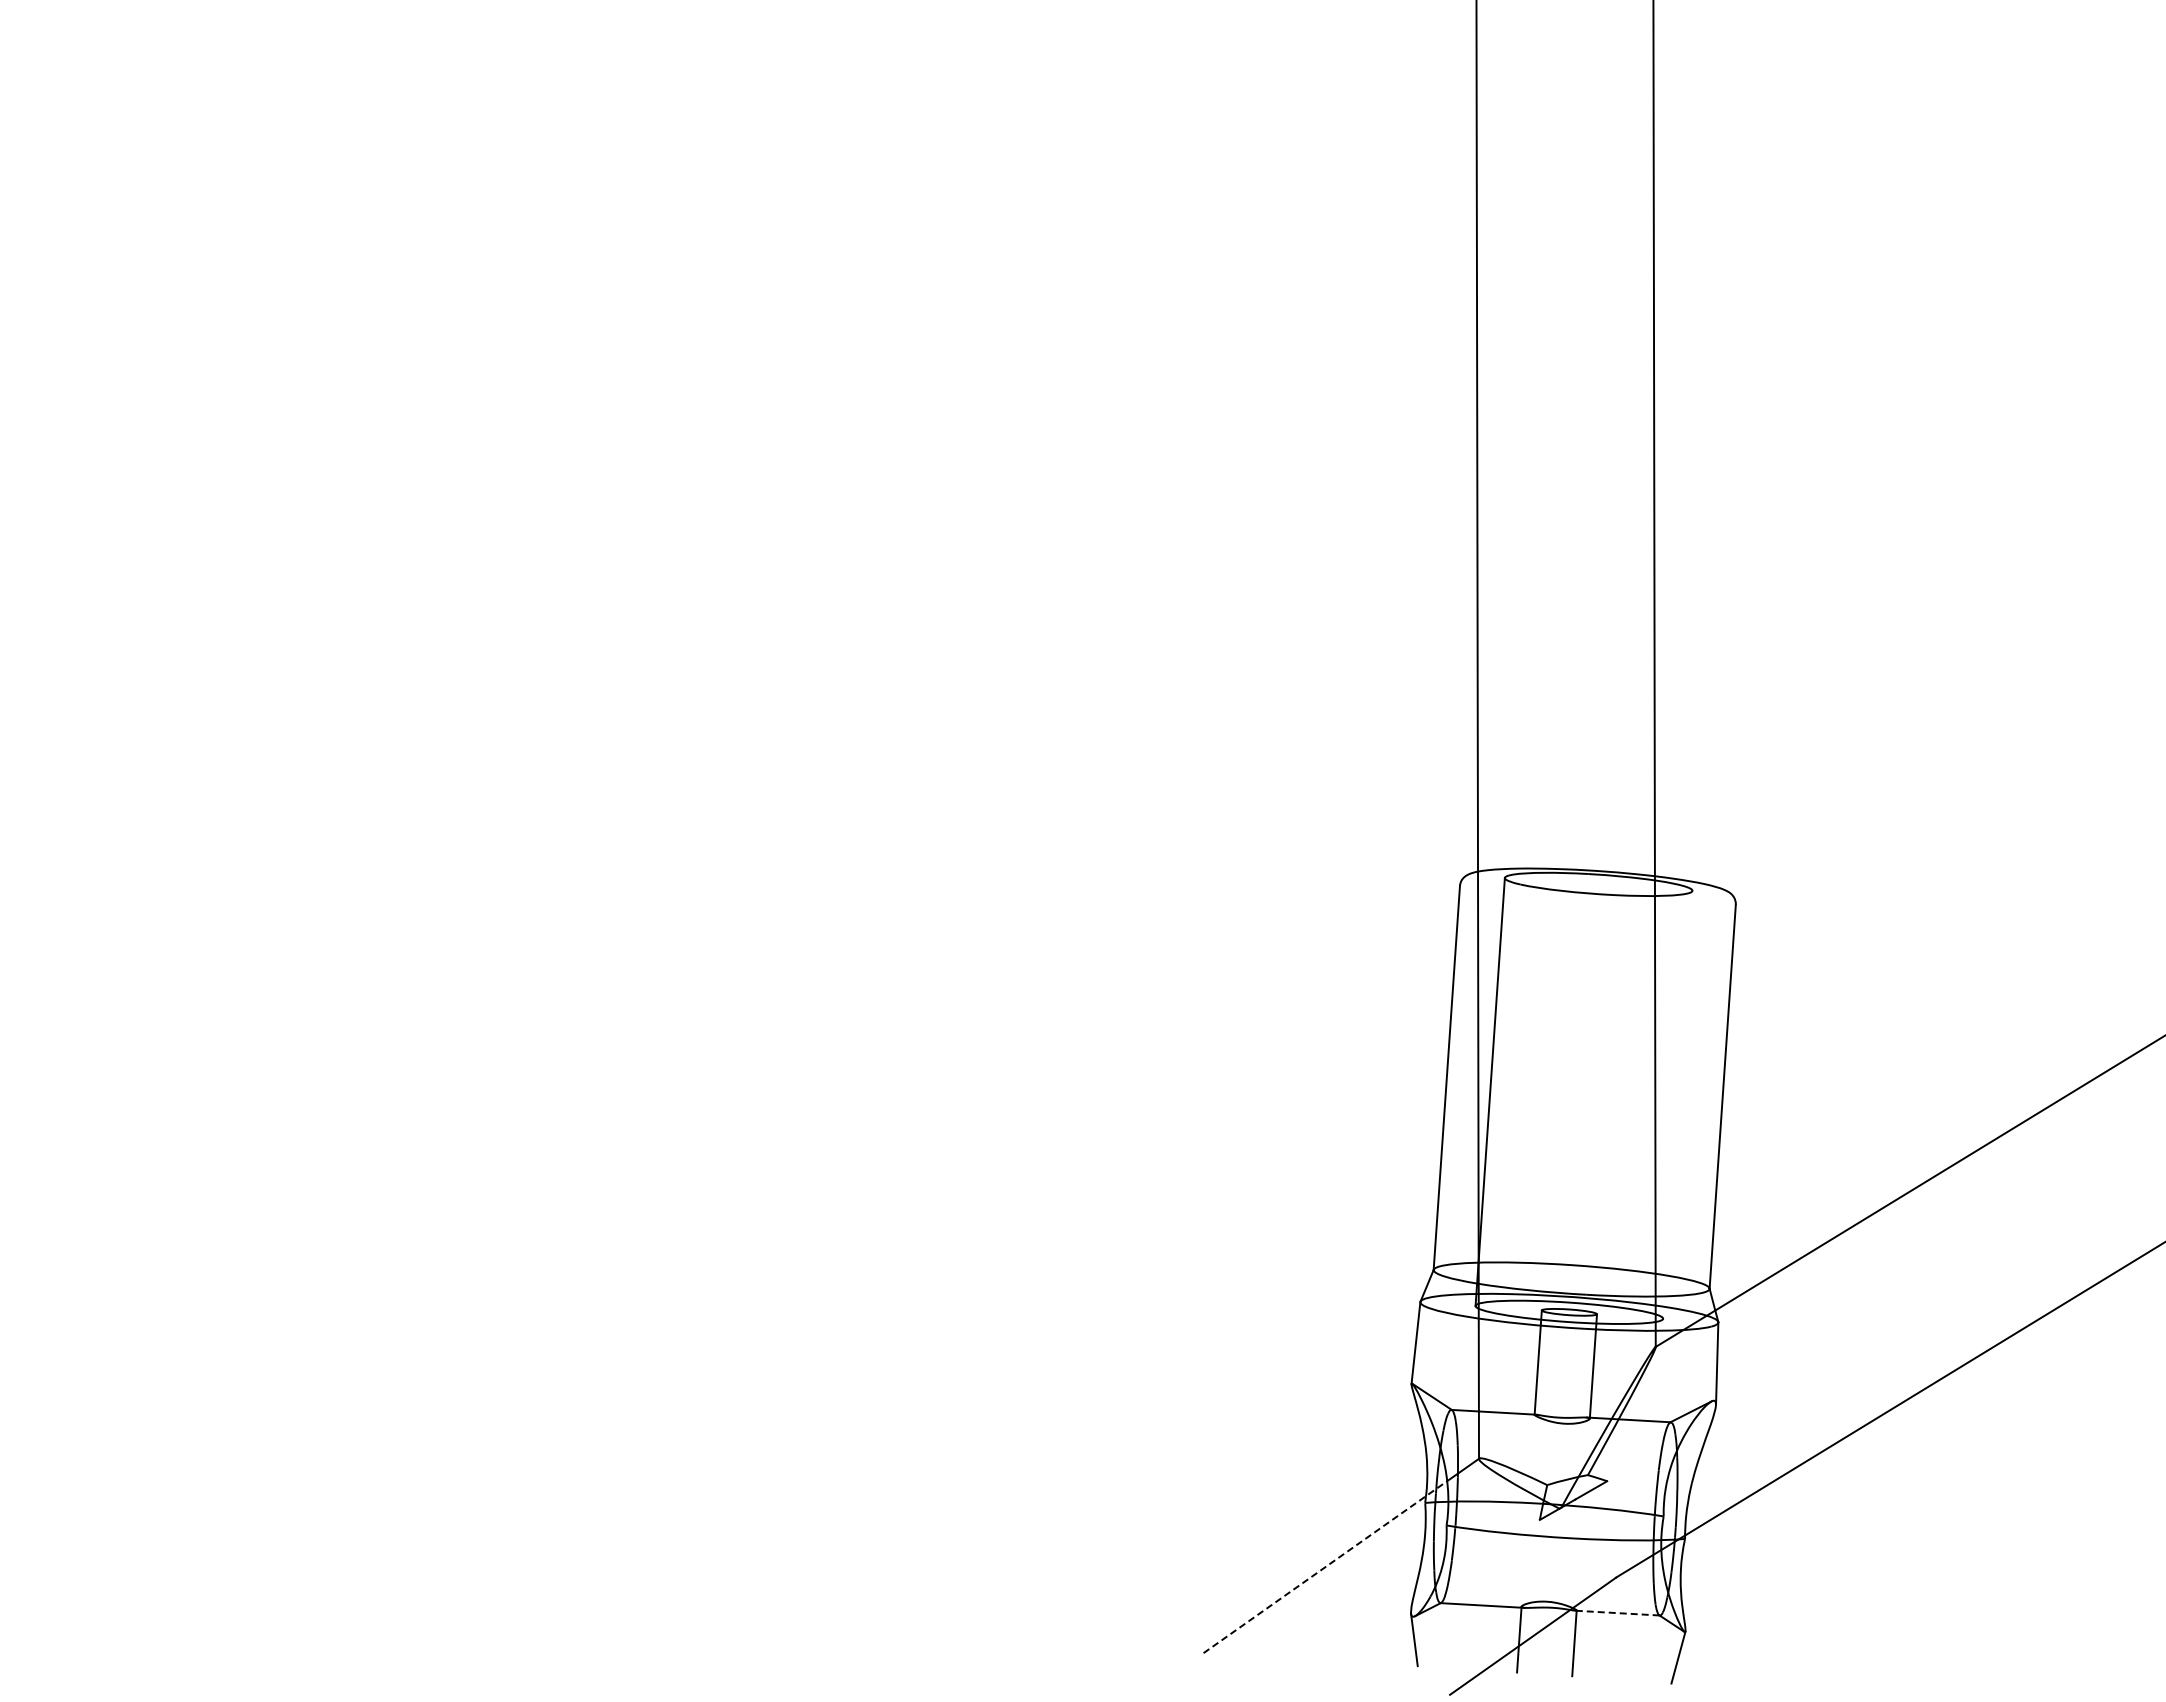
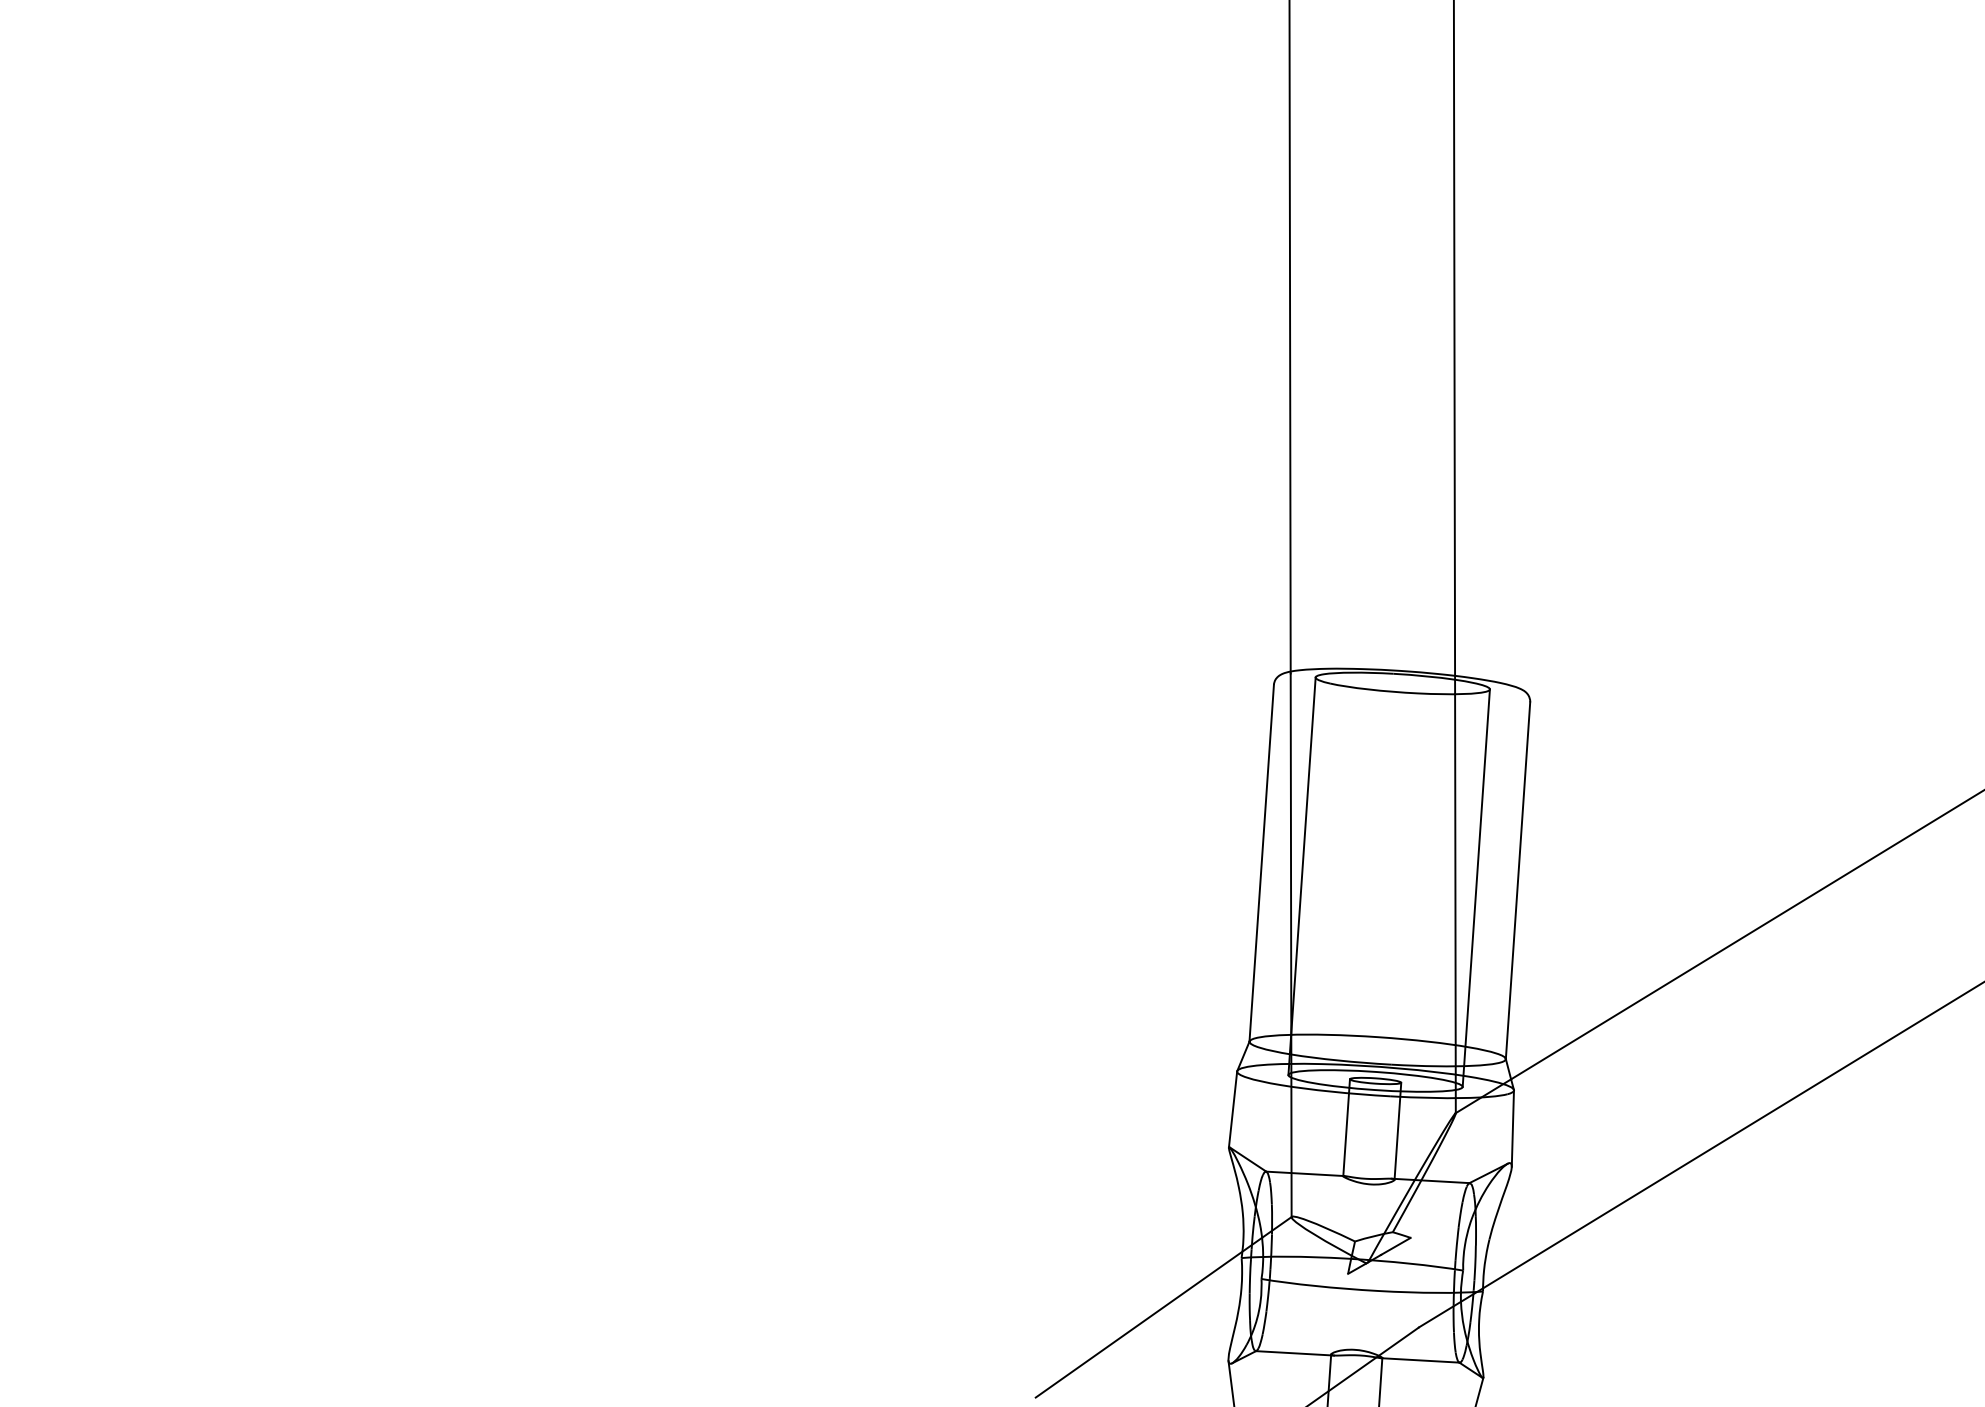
line: (1677, 1104) -> (1476, 887), added
line: (1325, 1566) -> (1149, 1317), dashed -> solid
line: (1618, 1613) -> (1421, 1360), dashed -> solid

